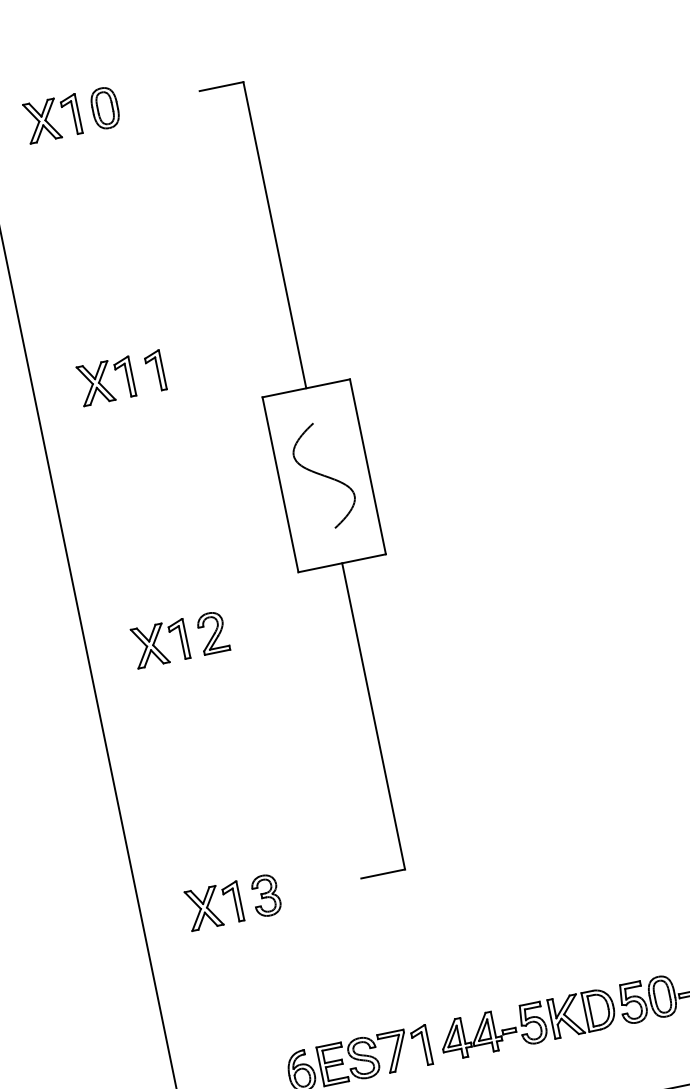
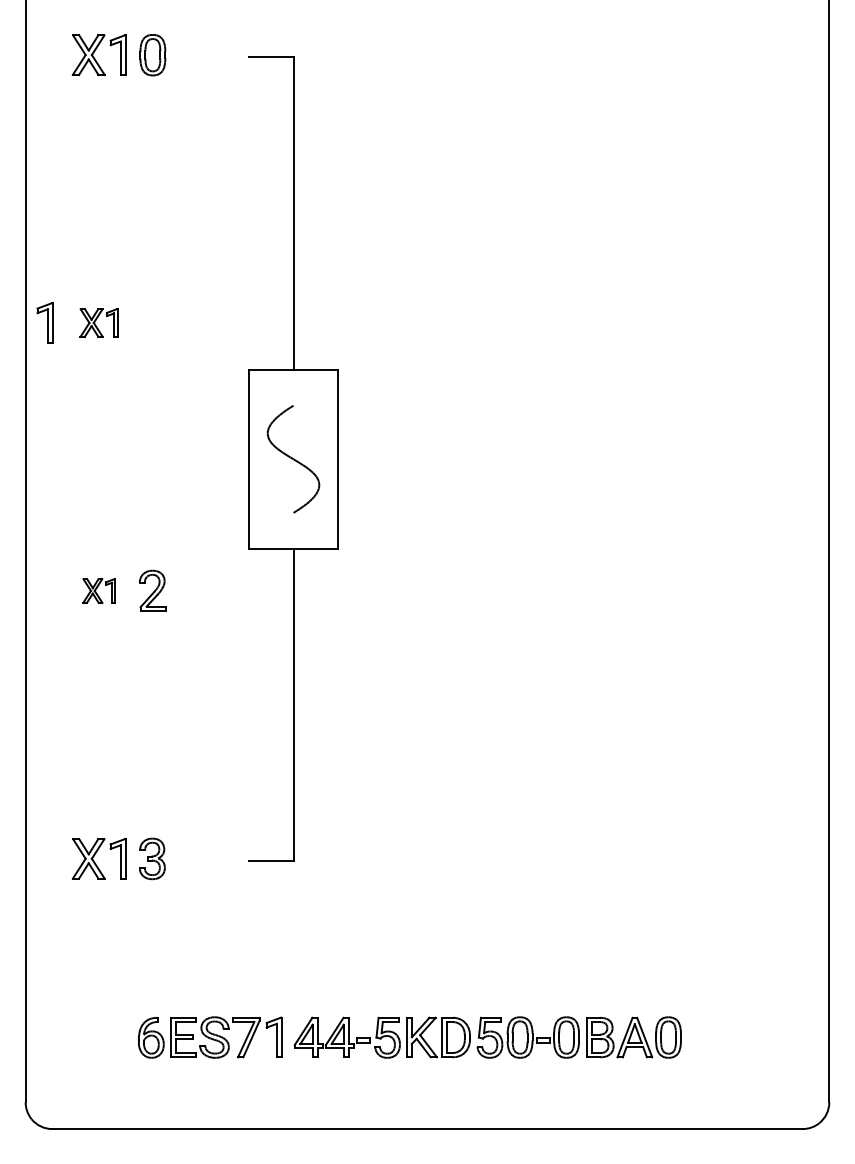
part: (154, 370) -> (44, 322), moved
part: (105, 381) -> (98, 322), size x0.7
part: (159, 643) -> (98, 590), size x0.6

